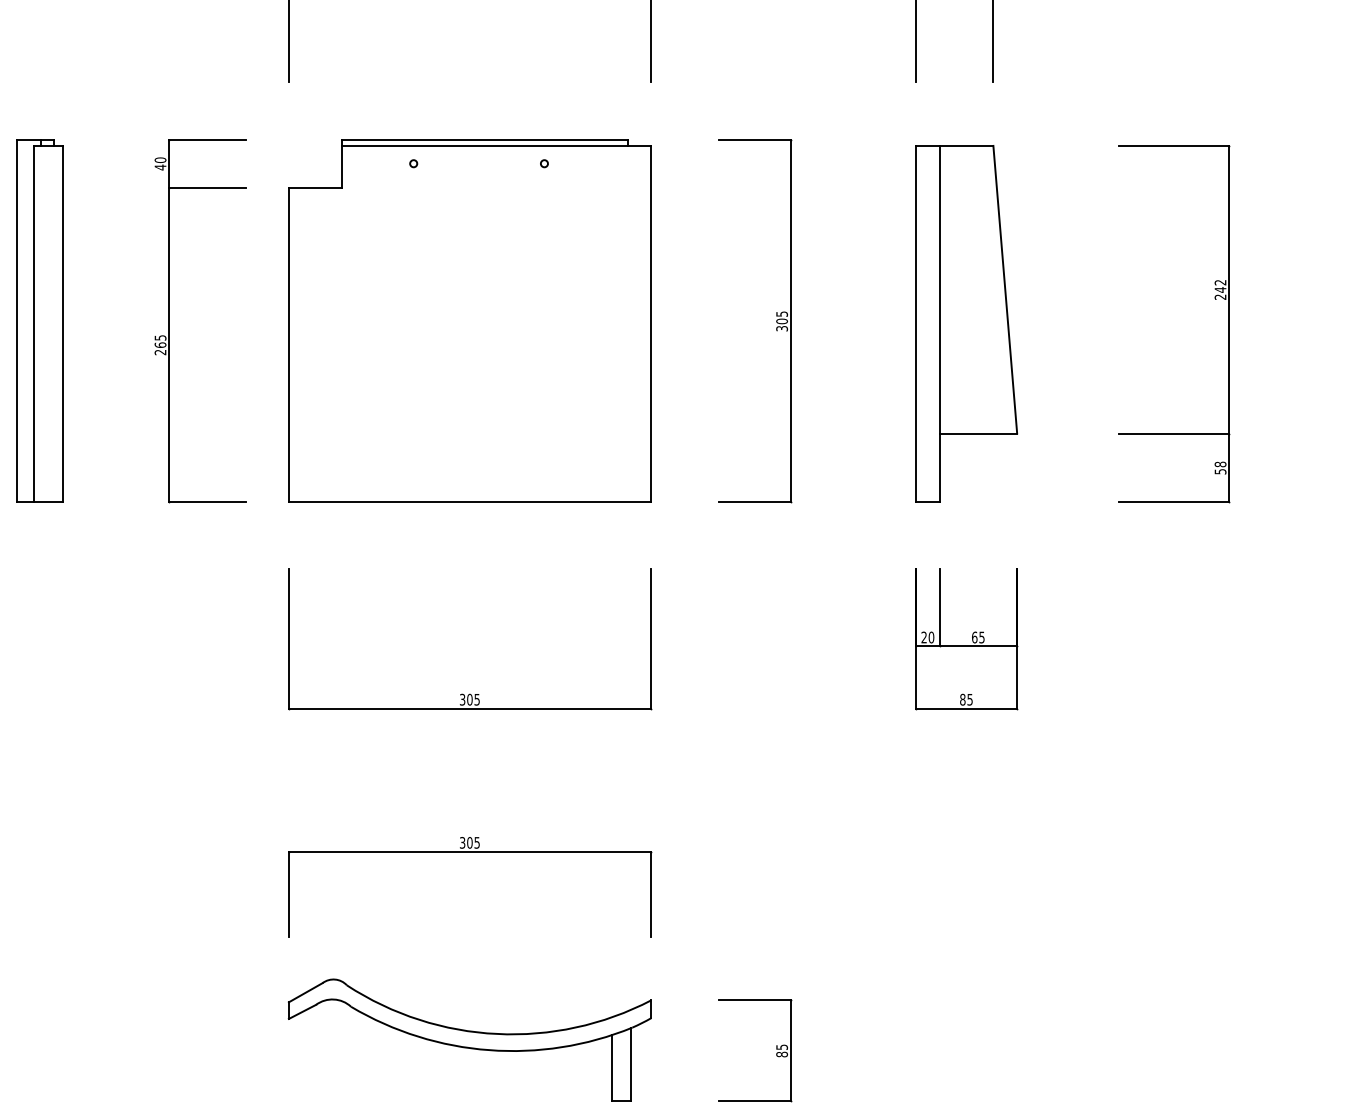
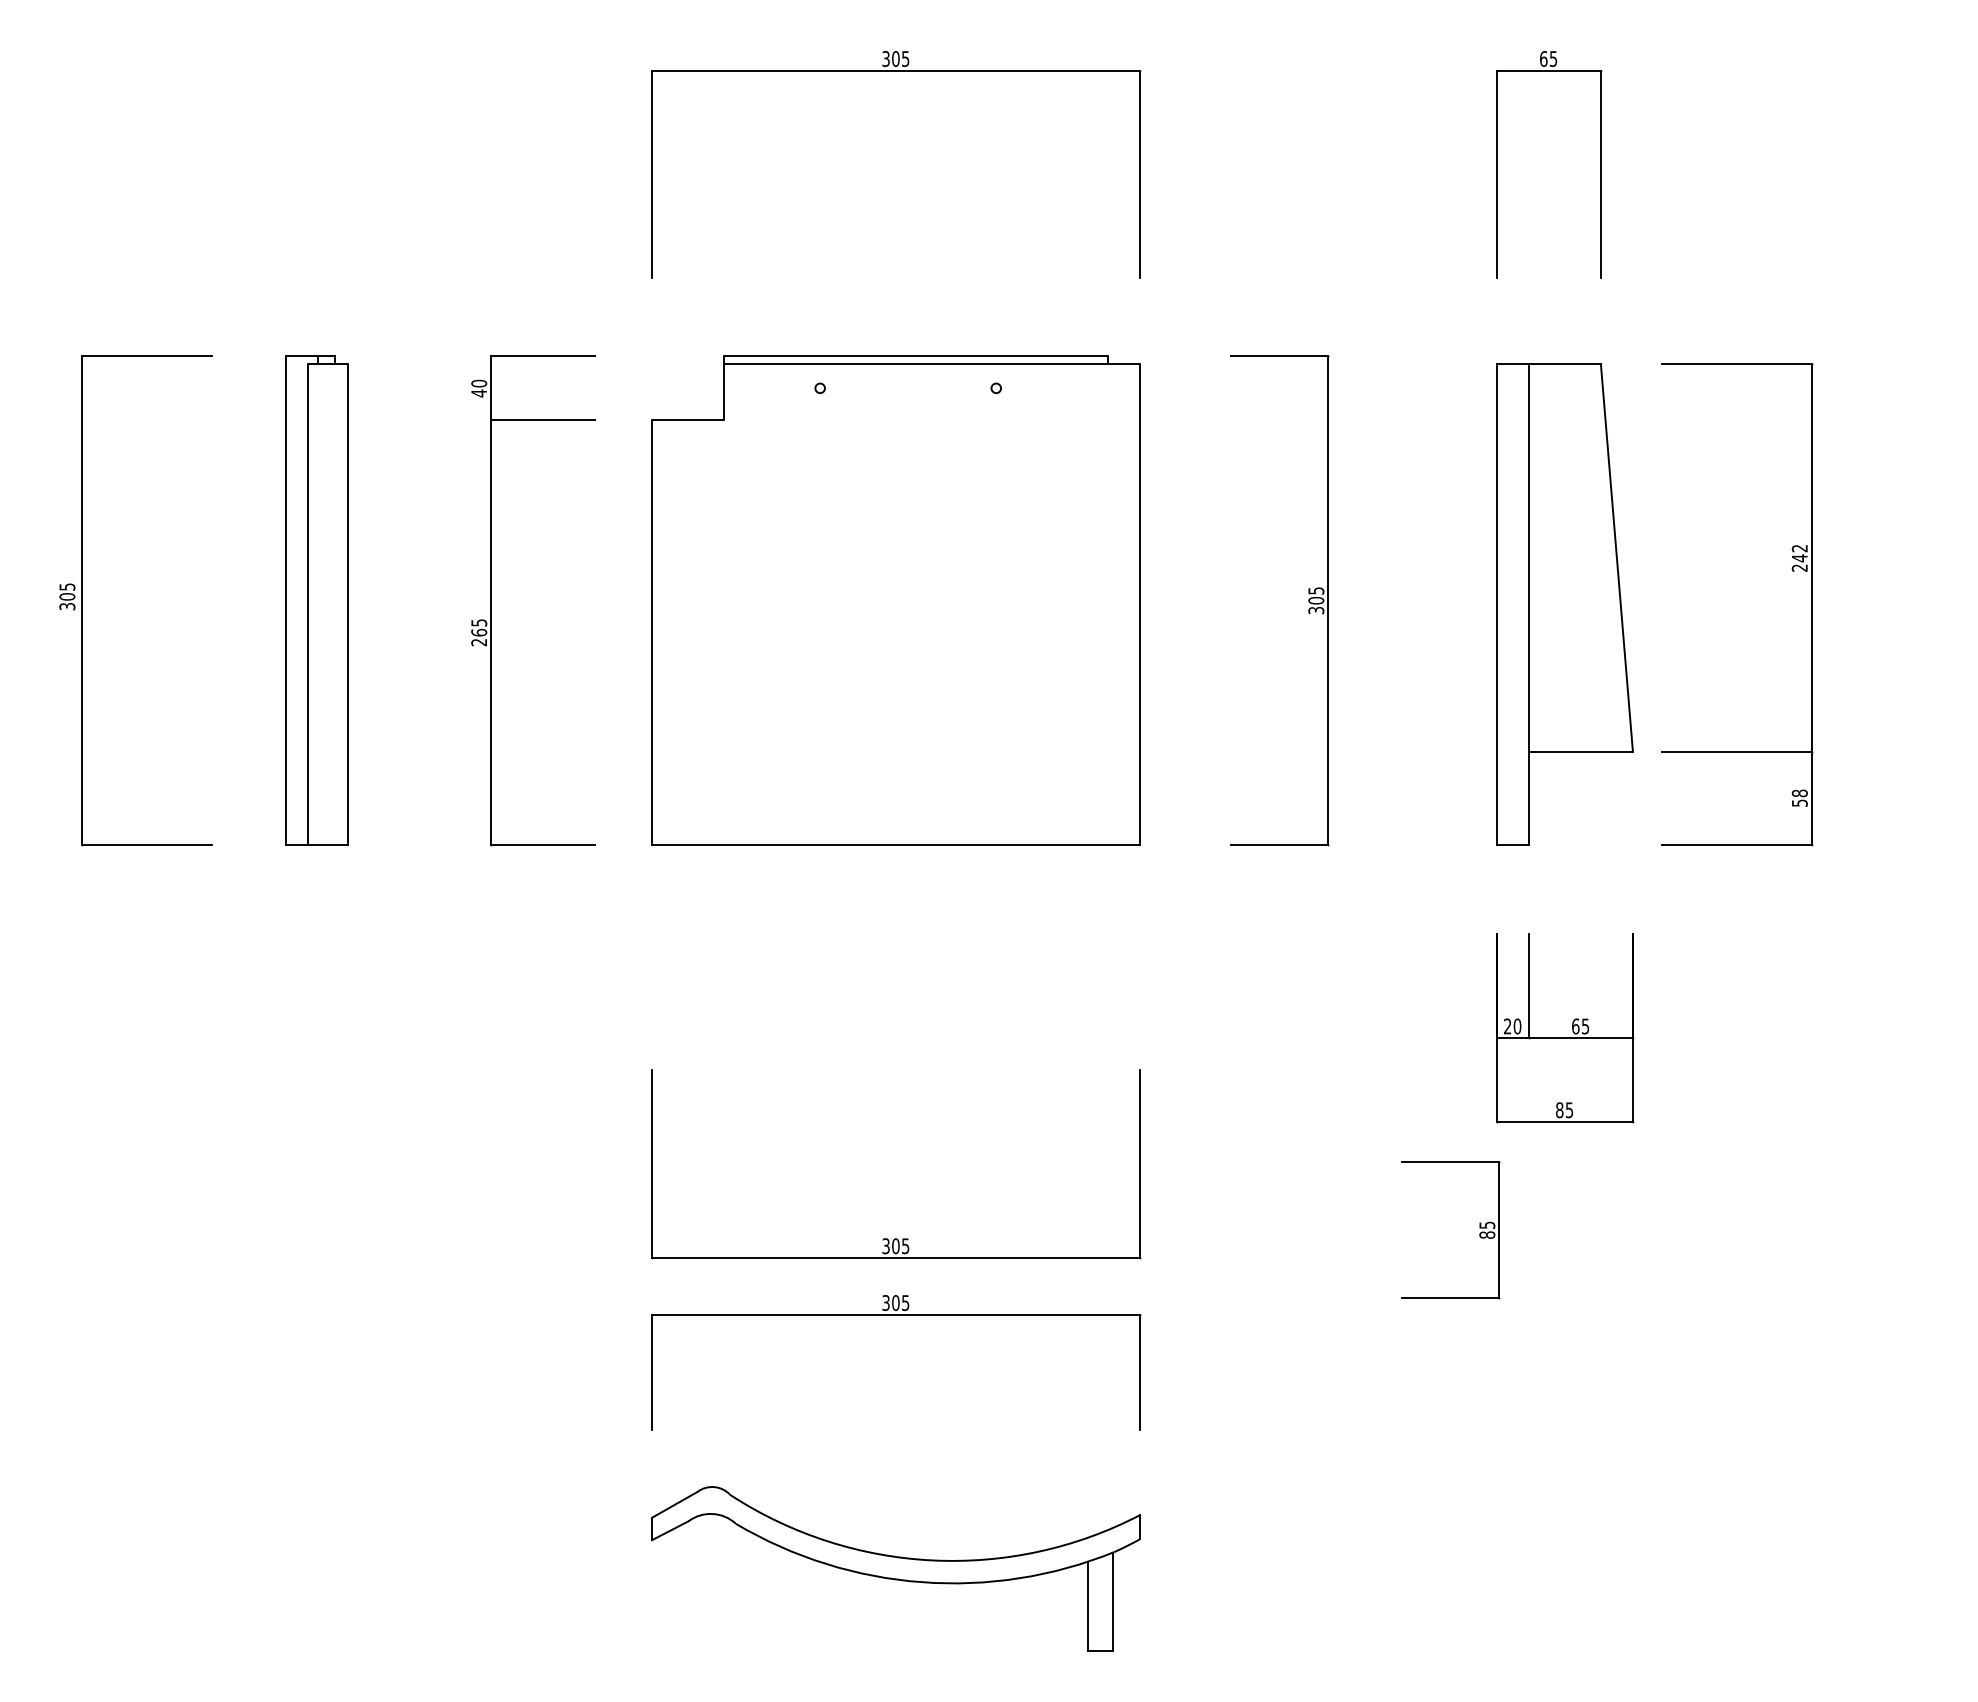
part: (1215, 299) -> (1792, 571), moved
part: (470, 693) -> (896, 1238), moved
part: (776, 1049) -> (1479, 1228), moved

